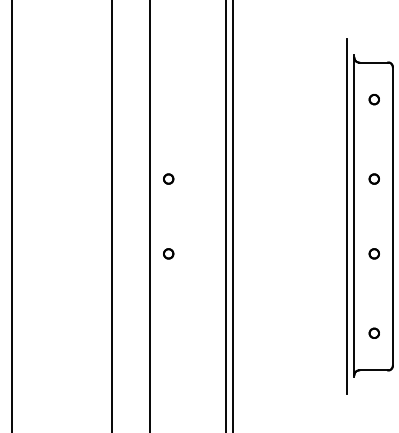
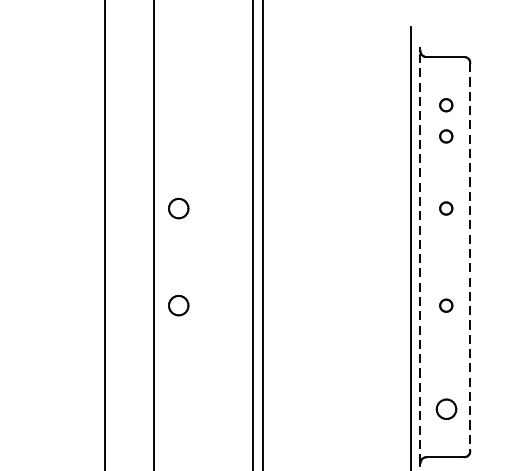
part: (373, 123) -> (445, 136), added
part: (168, 178) -> (178, 207), size x1.6
line: (354, 216) -> (420, 257), solid -> dashed
line: (392, 217) -> (469, 258), solid -> dashed
part: (168, 253) -> (178, 305), size x1.6
part: (373, 332) -> (445, 407), size x1.6

